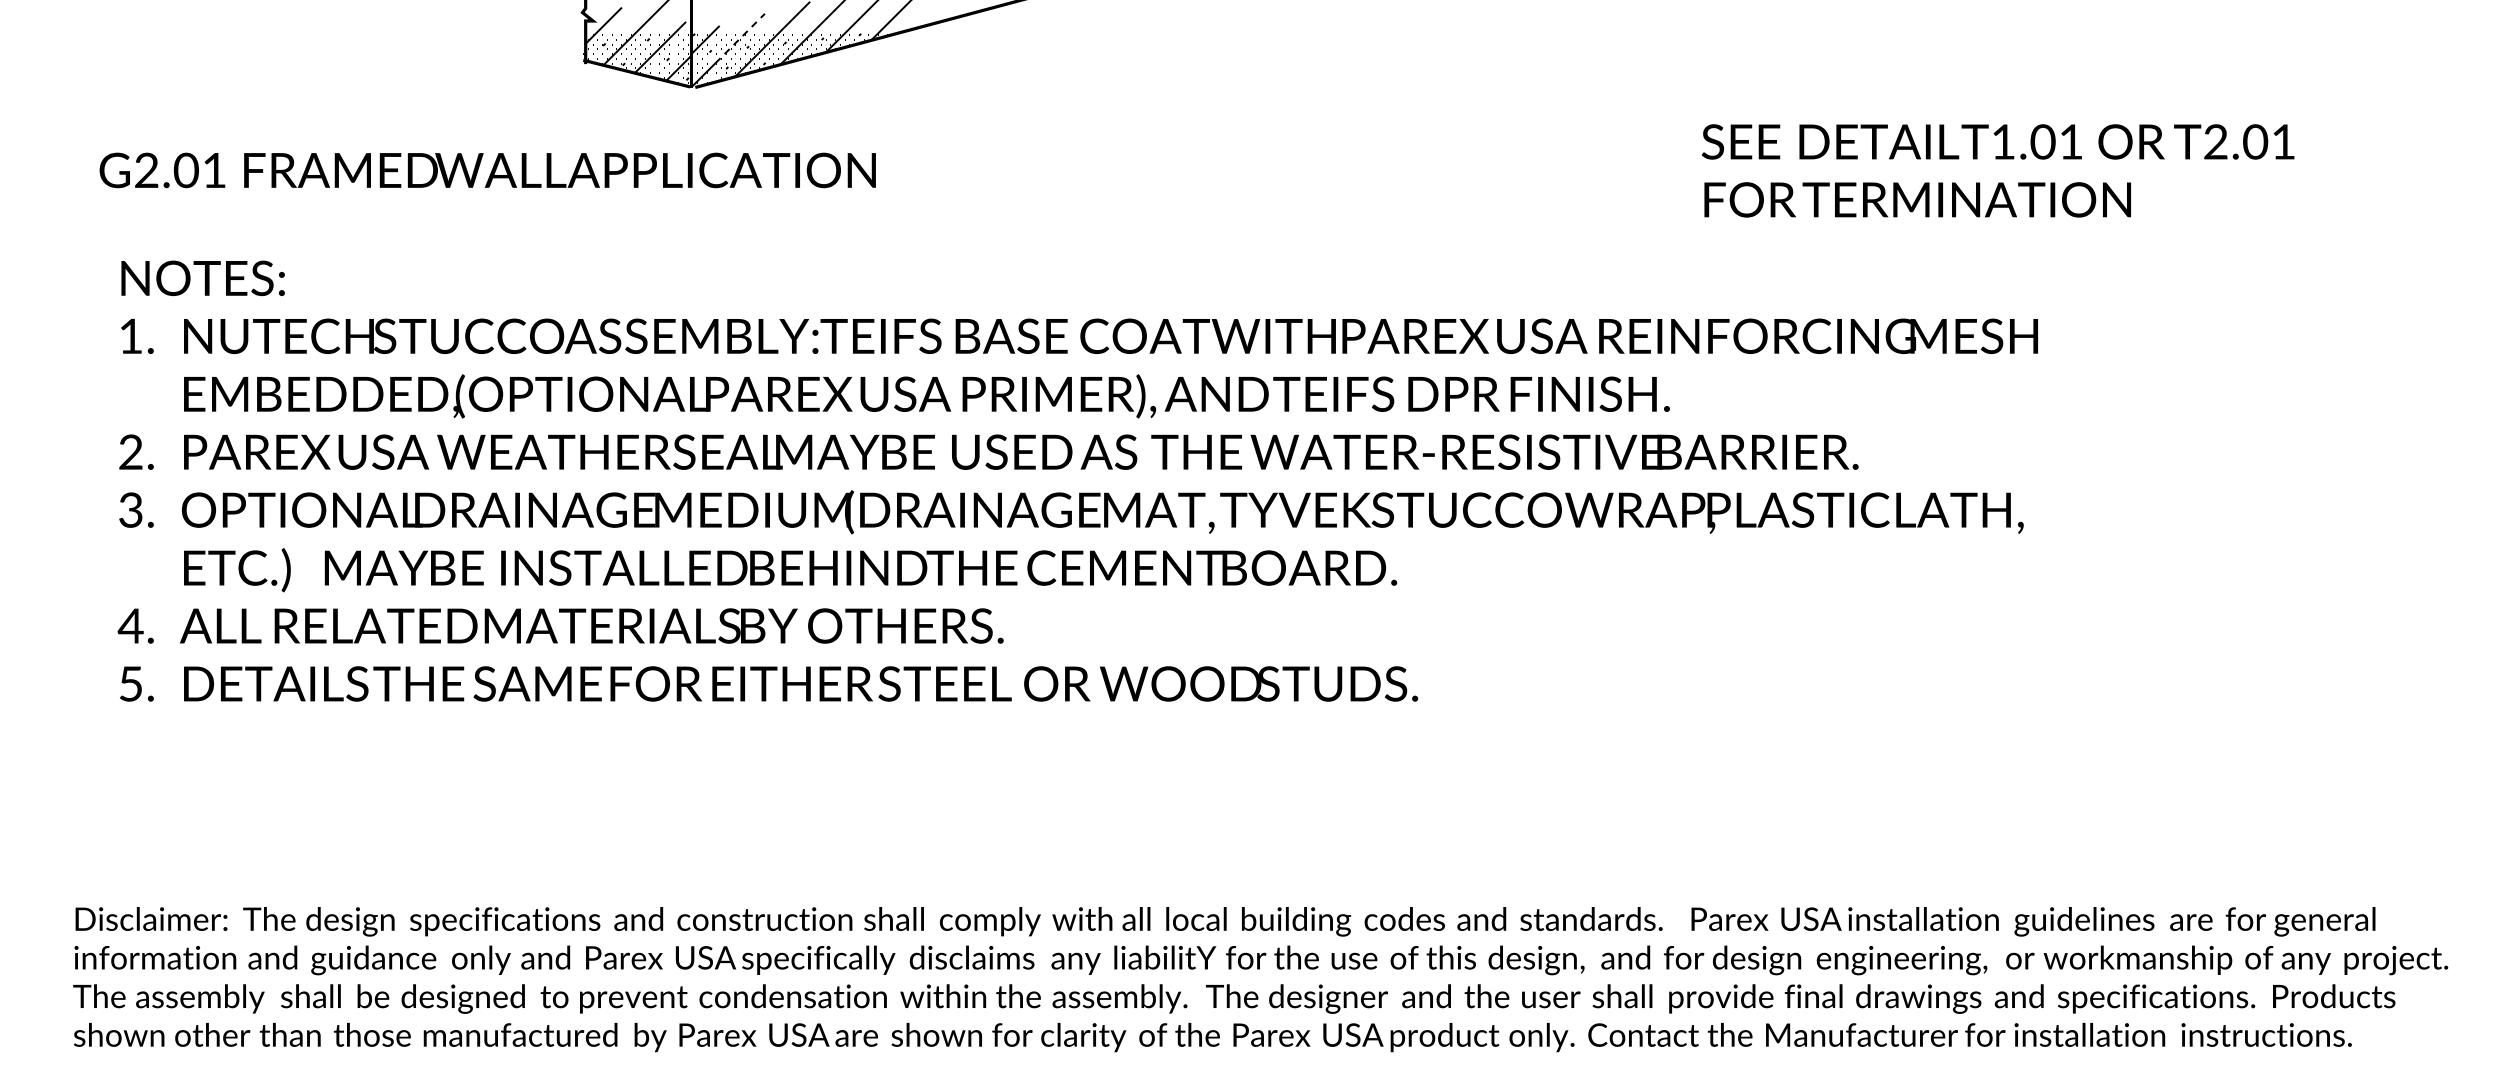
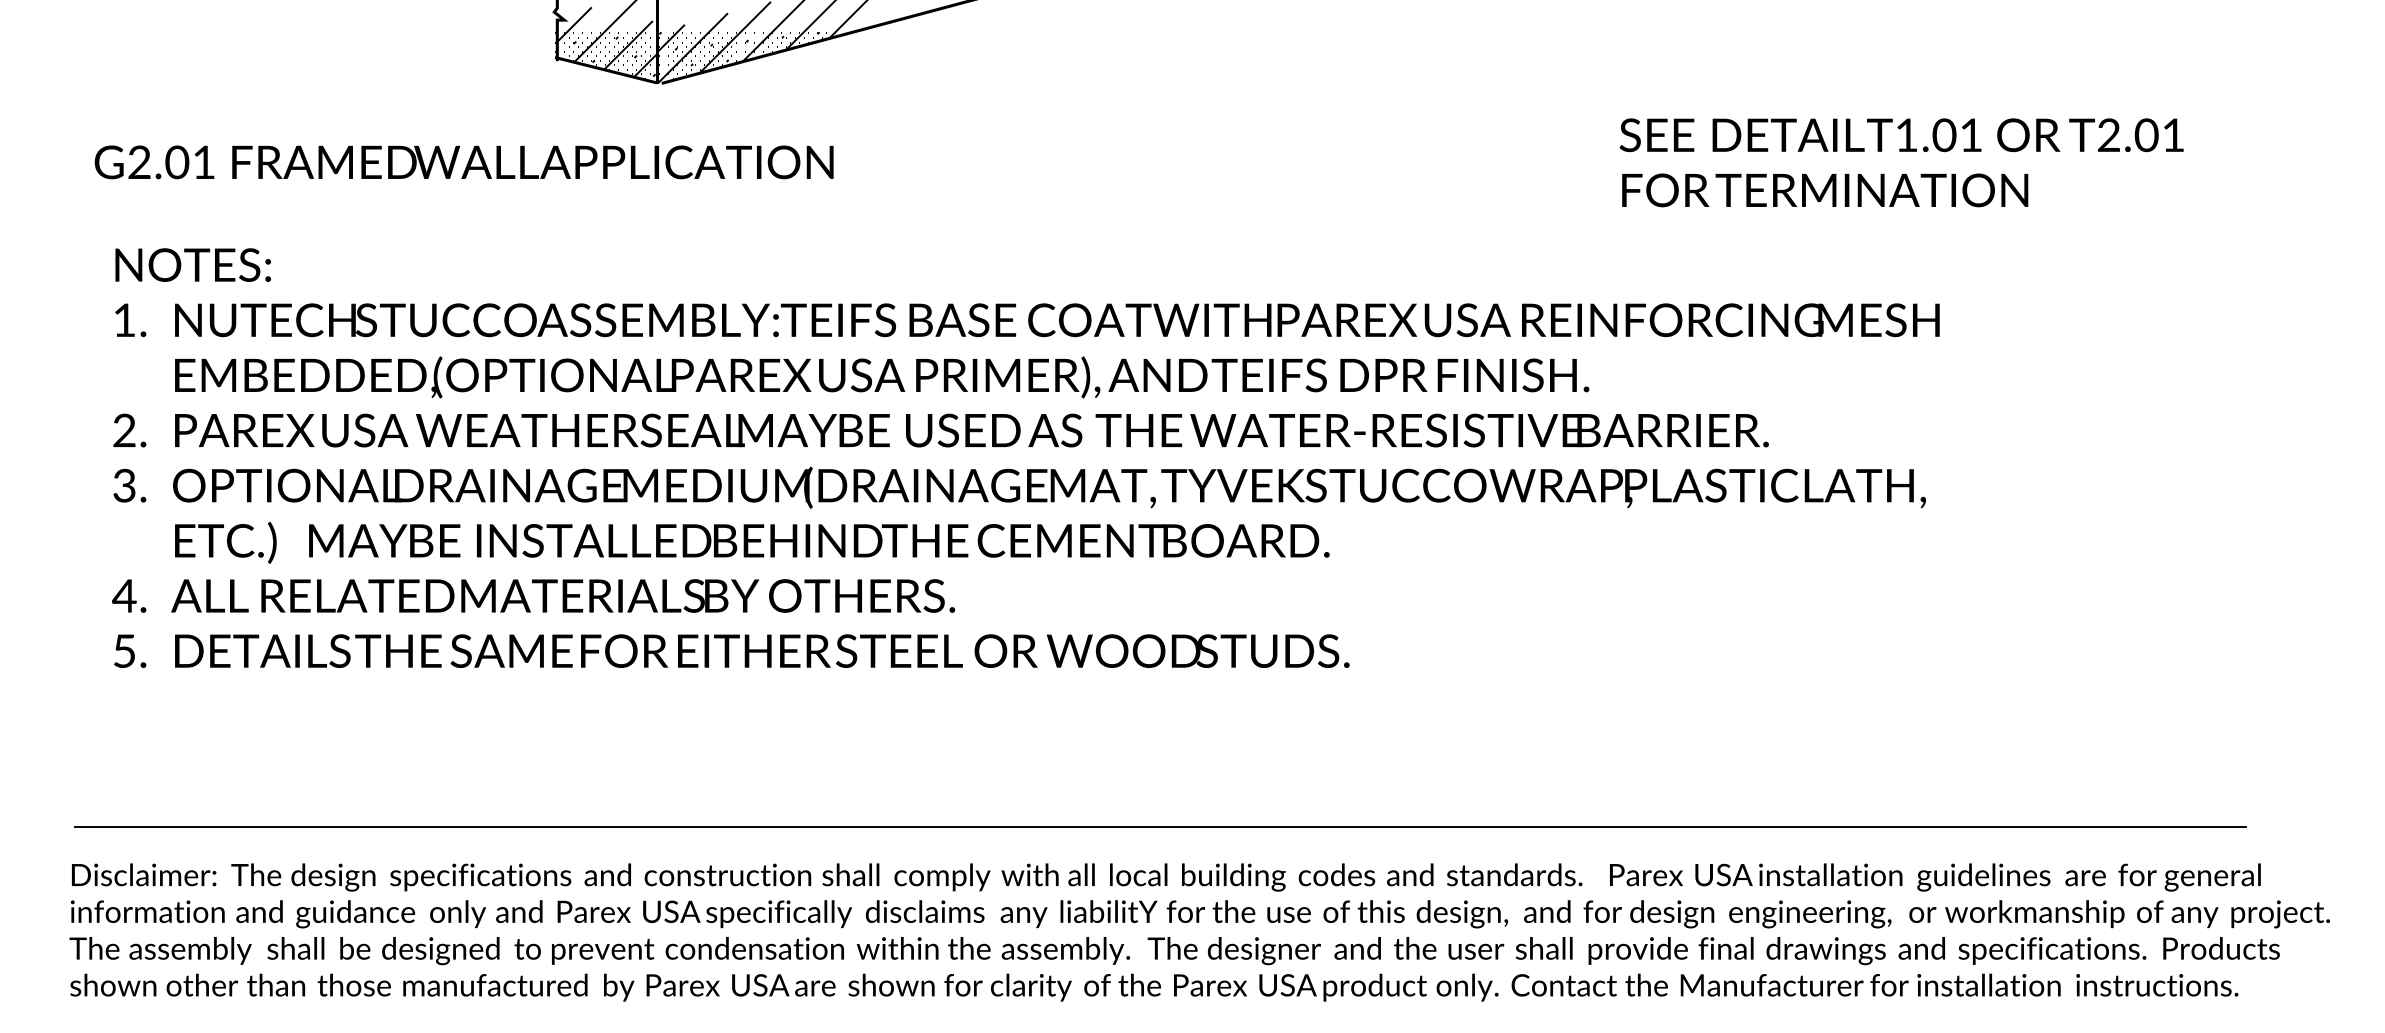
line: (740, 38) -> (704, 36), dashed -> solid
line: (1219, 868) -> (1160, 826), added

